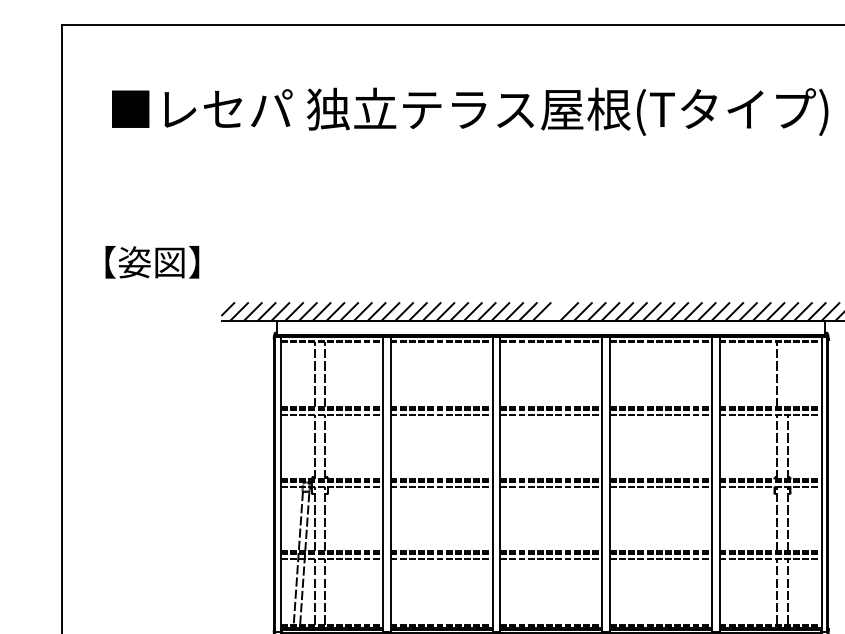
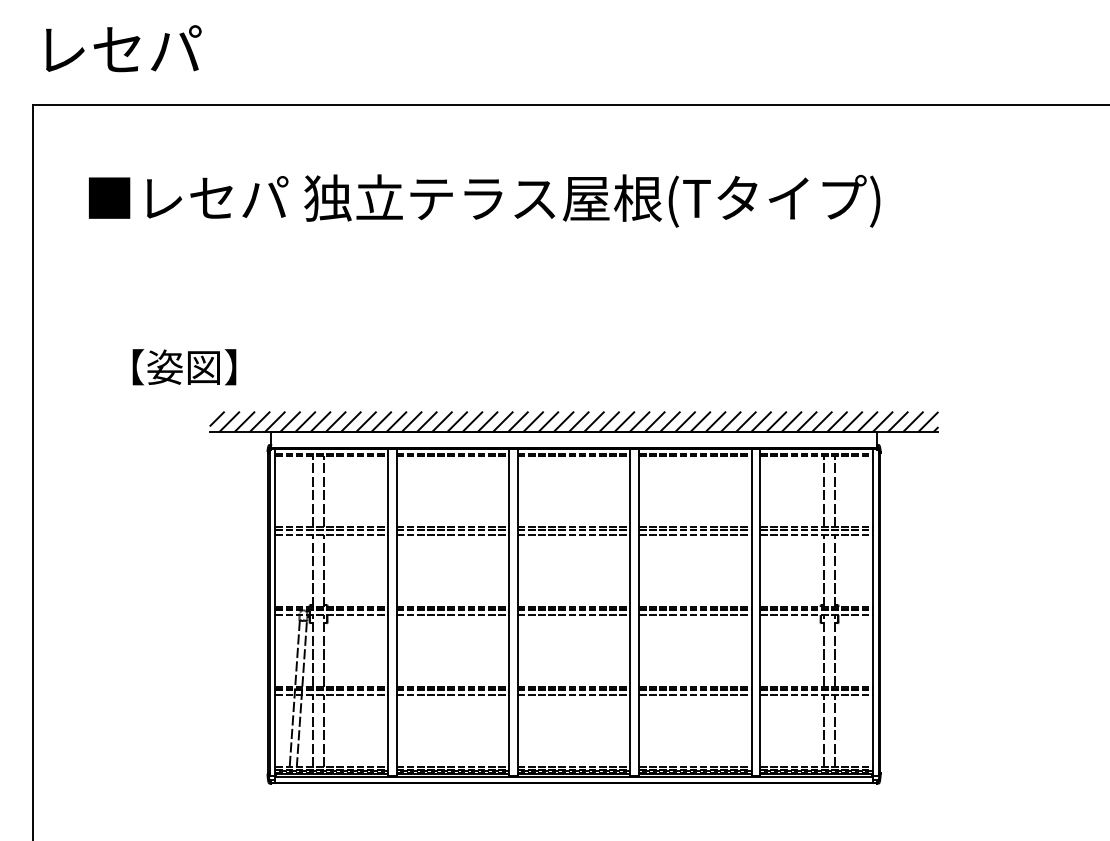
text: (152, 262) -> (184, 367), moved
line: (555, 311) -> (578, 421), added
line: (787, 374) -> (835, 491), added

